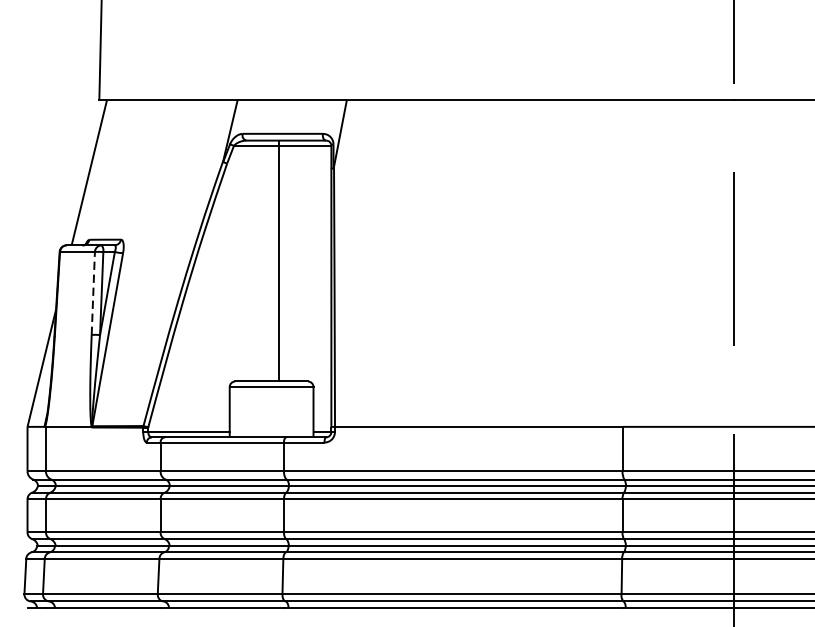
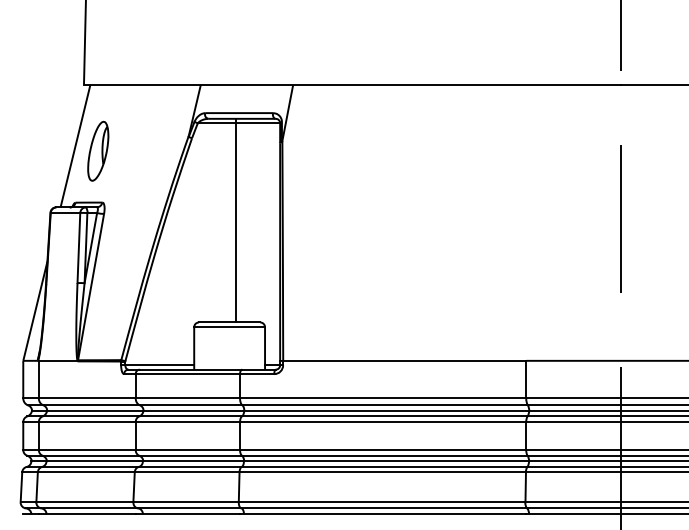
part: (116, 178) -> (98, 150), added
line: (92, 292) -> (78, 247), dashed -> solid

